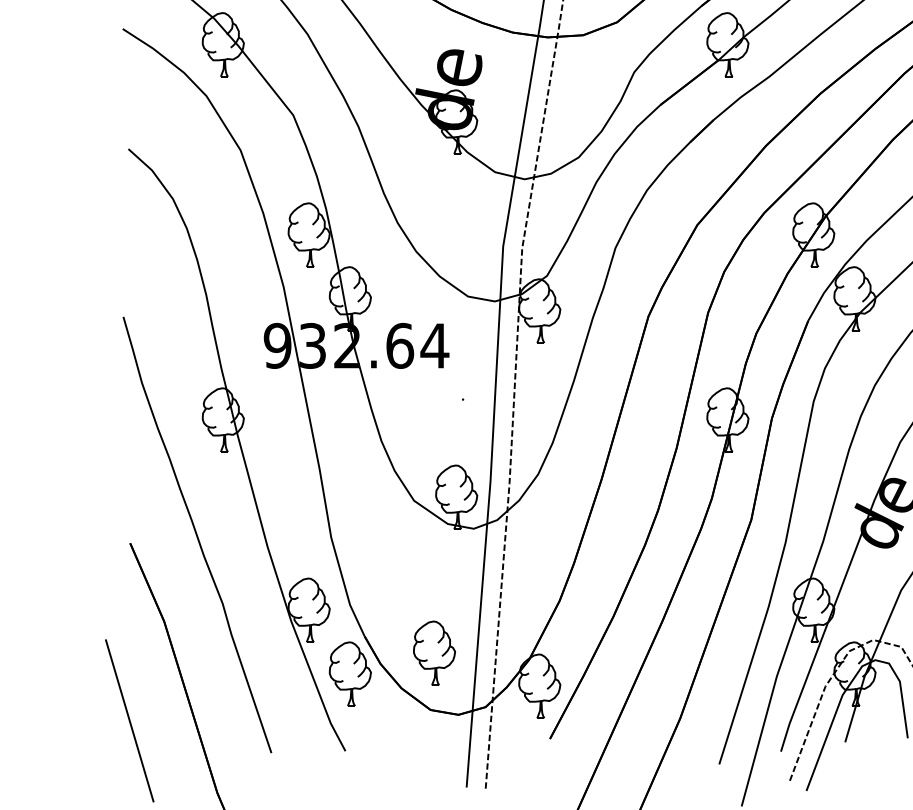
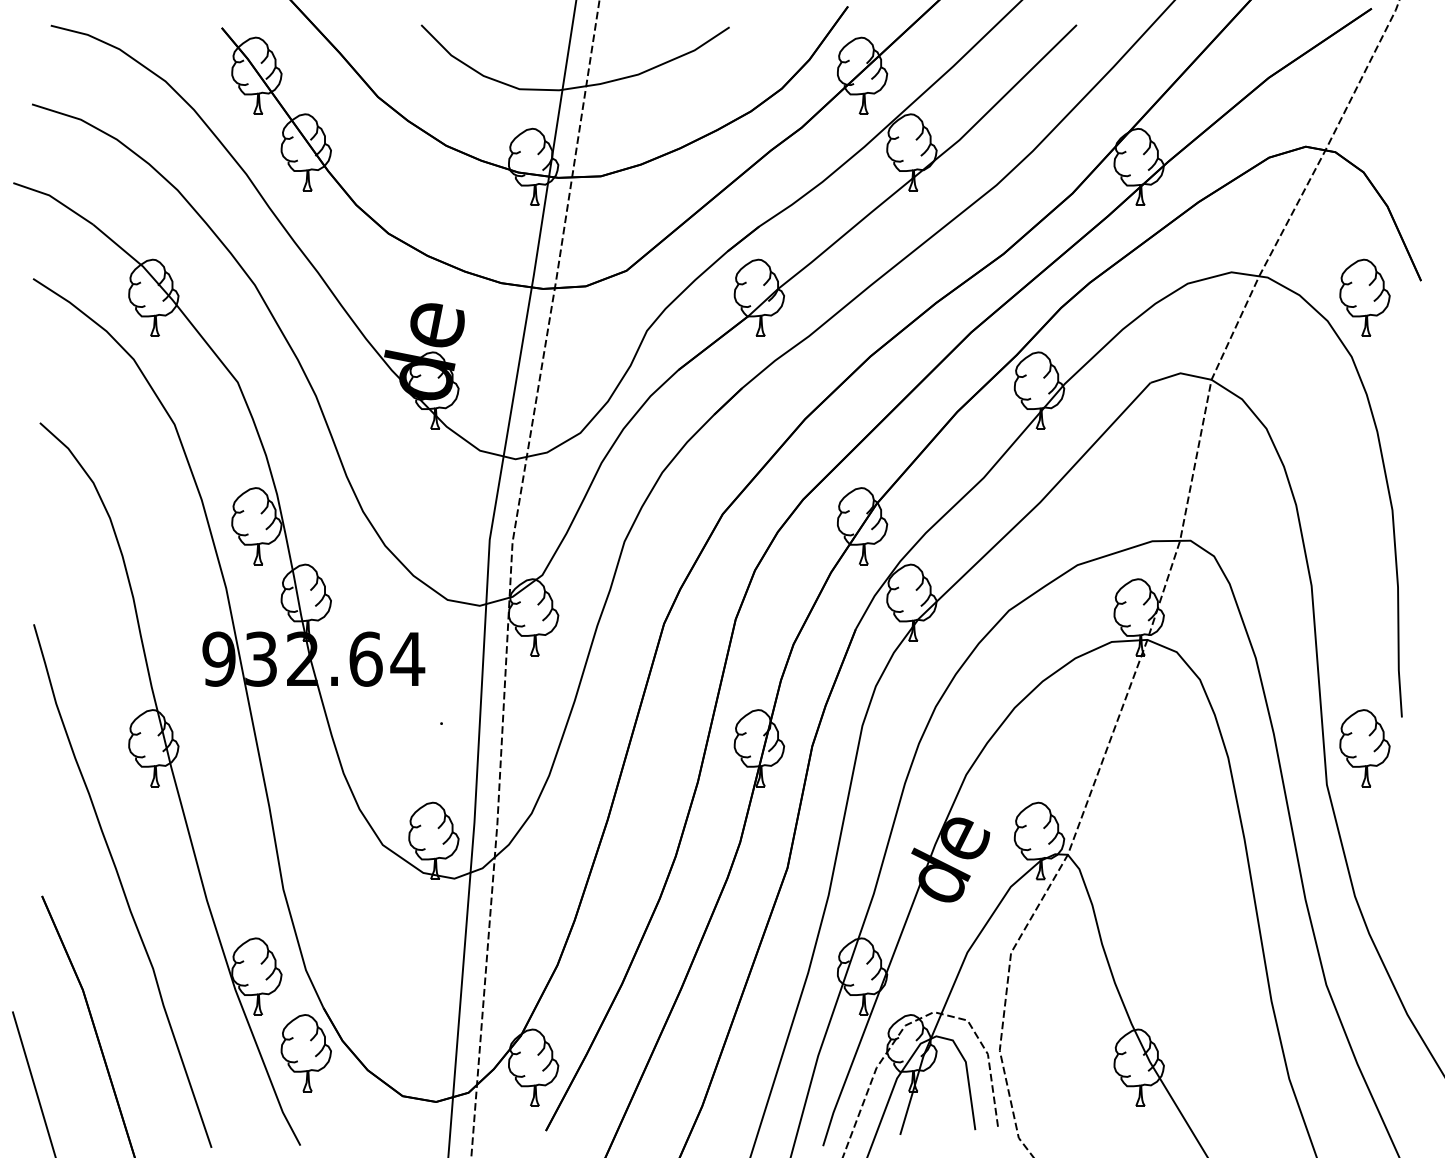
part: (433, 653) -> (406, 1028), removed

